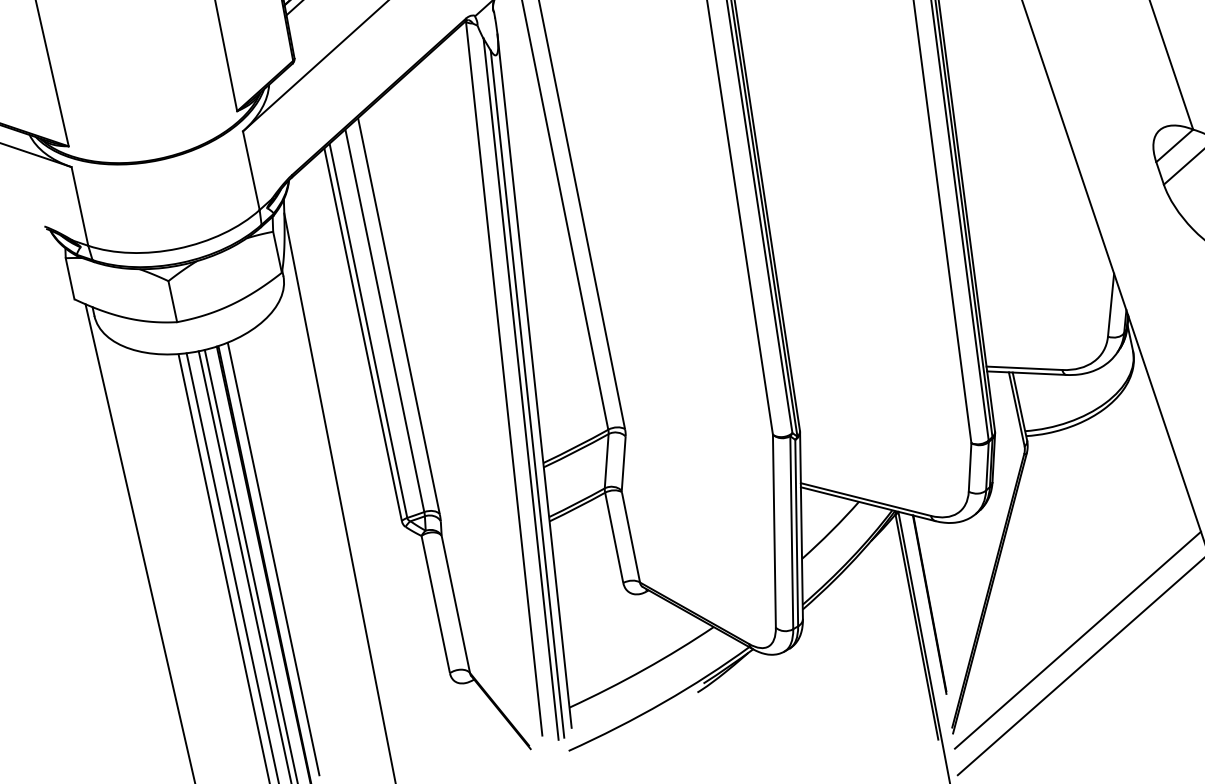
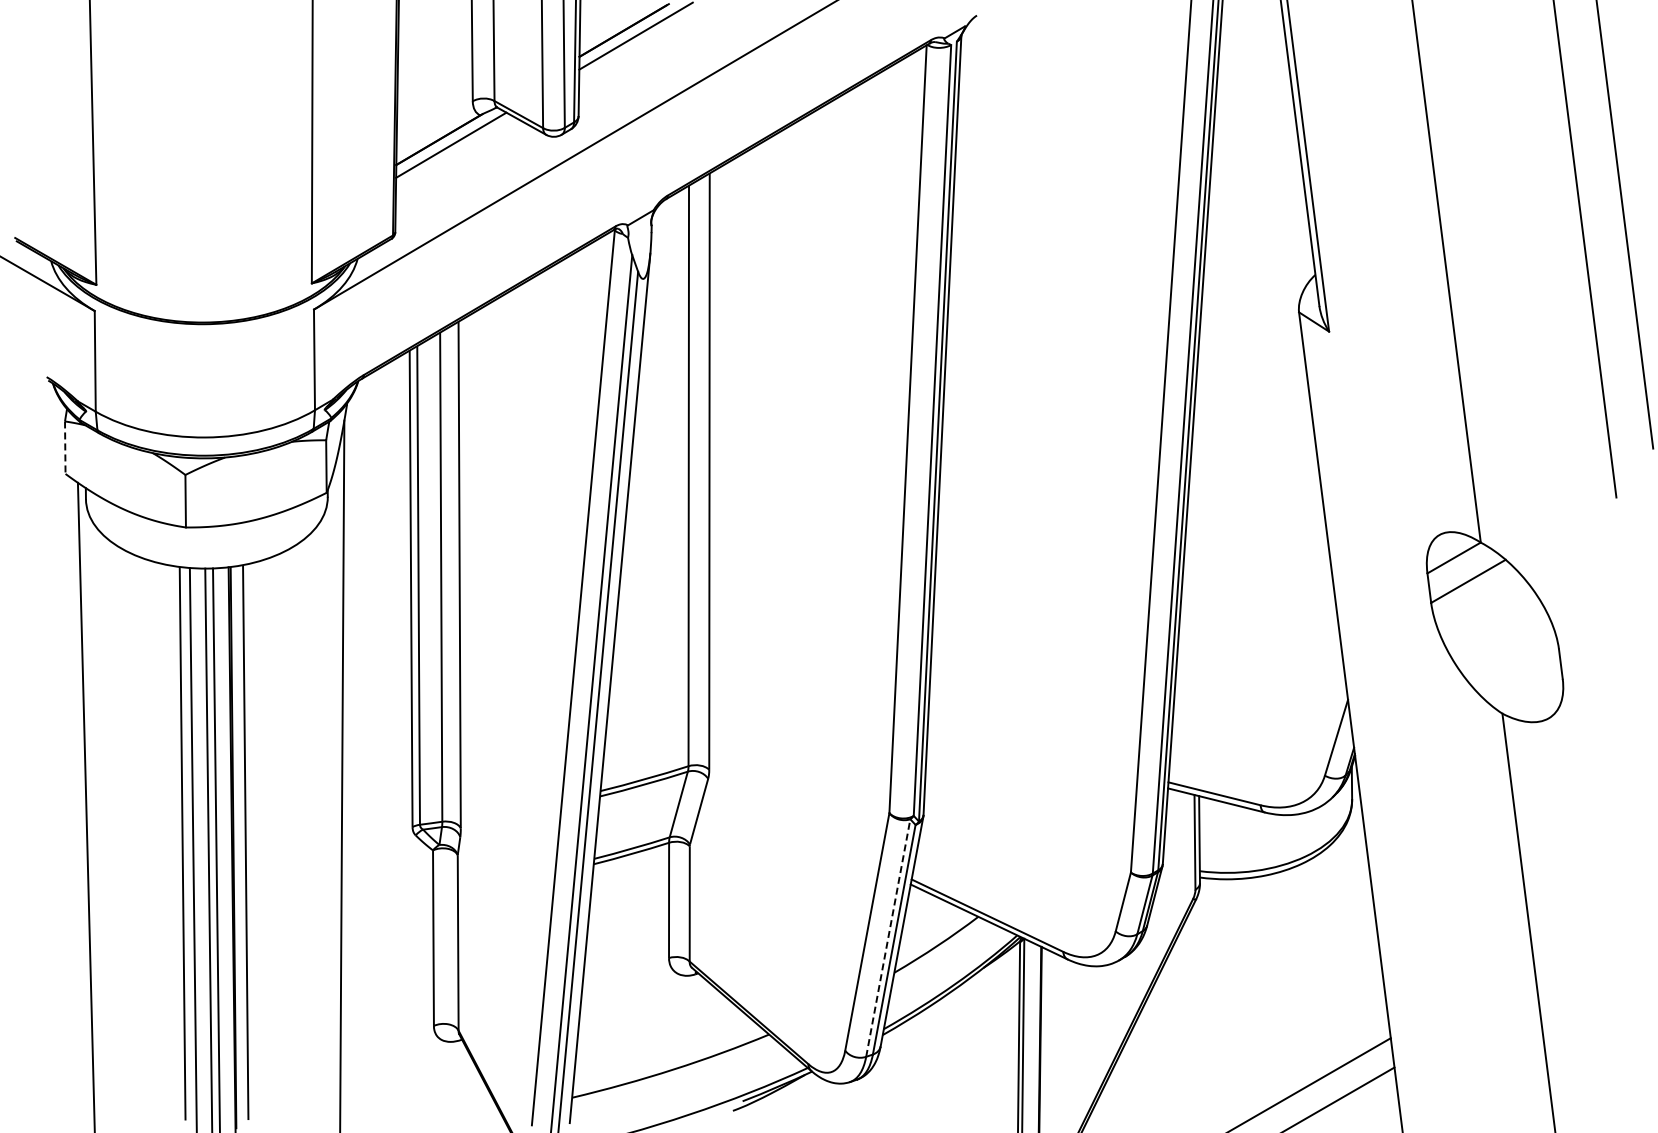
line: (70, 279) -> (65, 448), solid -> dashed
line: (792, 533) -> (888, 938), solid -> dashed

